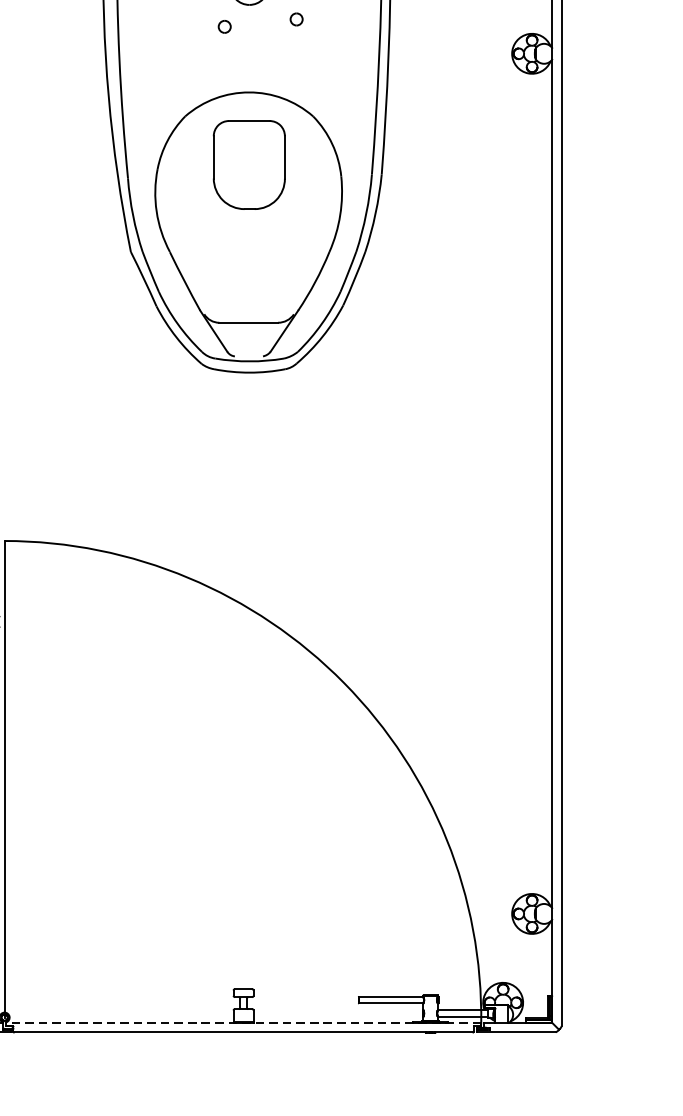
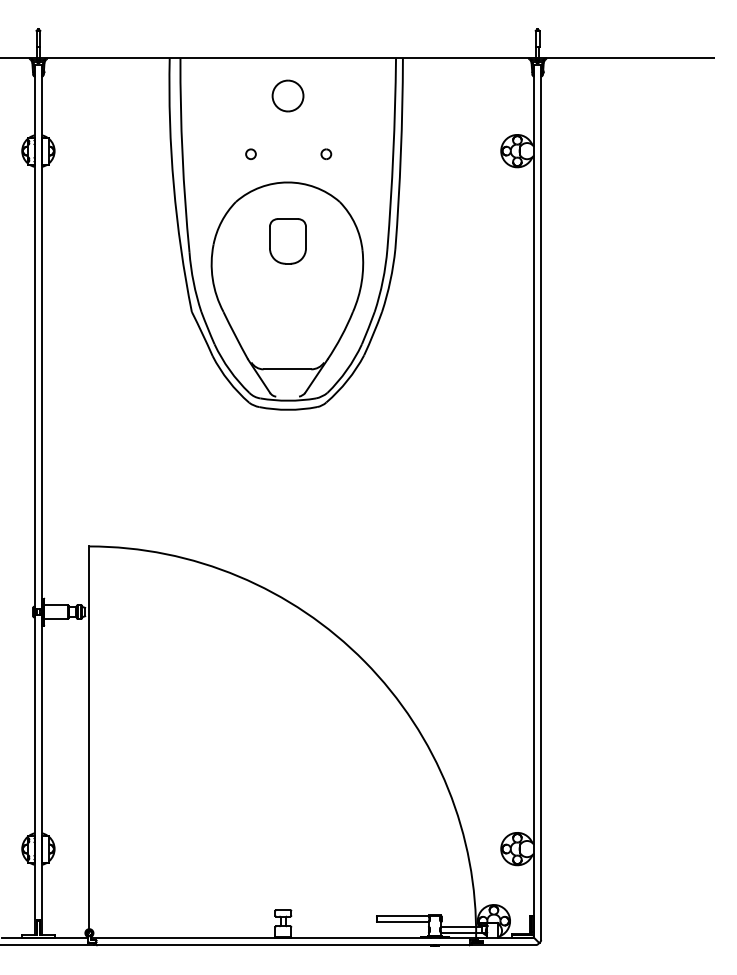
part: (296, 18) -> (326, 153), moved
part: (224, 25) -> (250, 153), moved
part: (248, 165) -> (287, 241), size x0.62
line: (243, 1022) -> (283, 937), dashed -> solid

